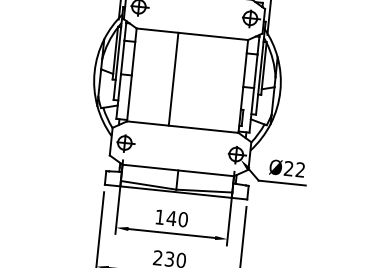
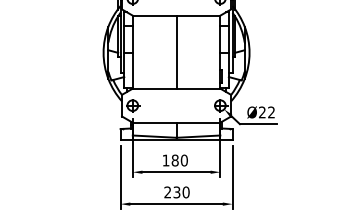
line: (173, 78) -> (176, 51), moved
text: (170, 218) -> (174, 160), 140 -> 180

